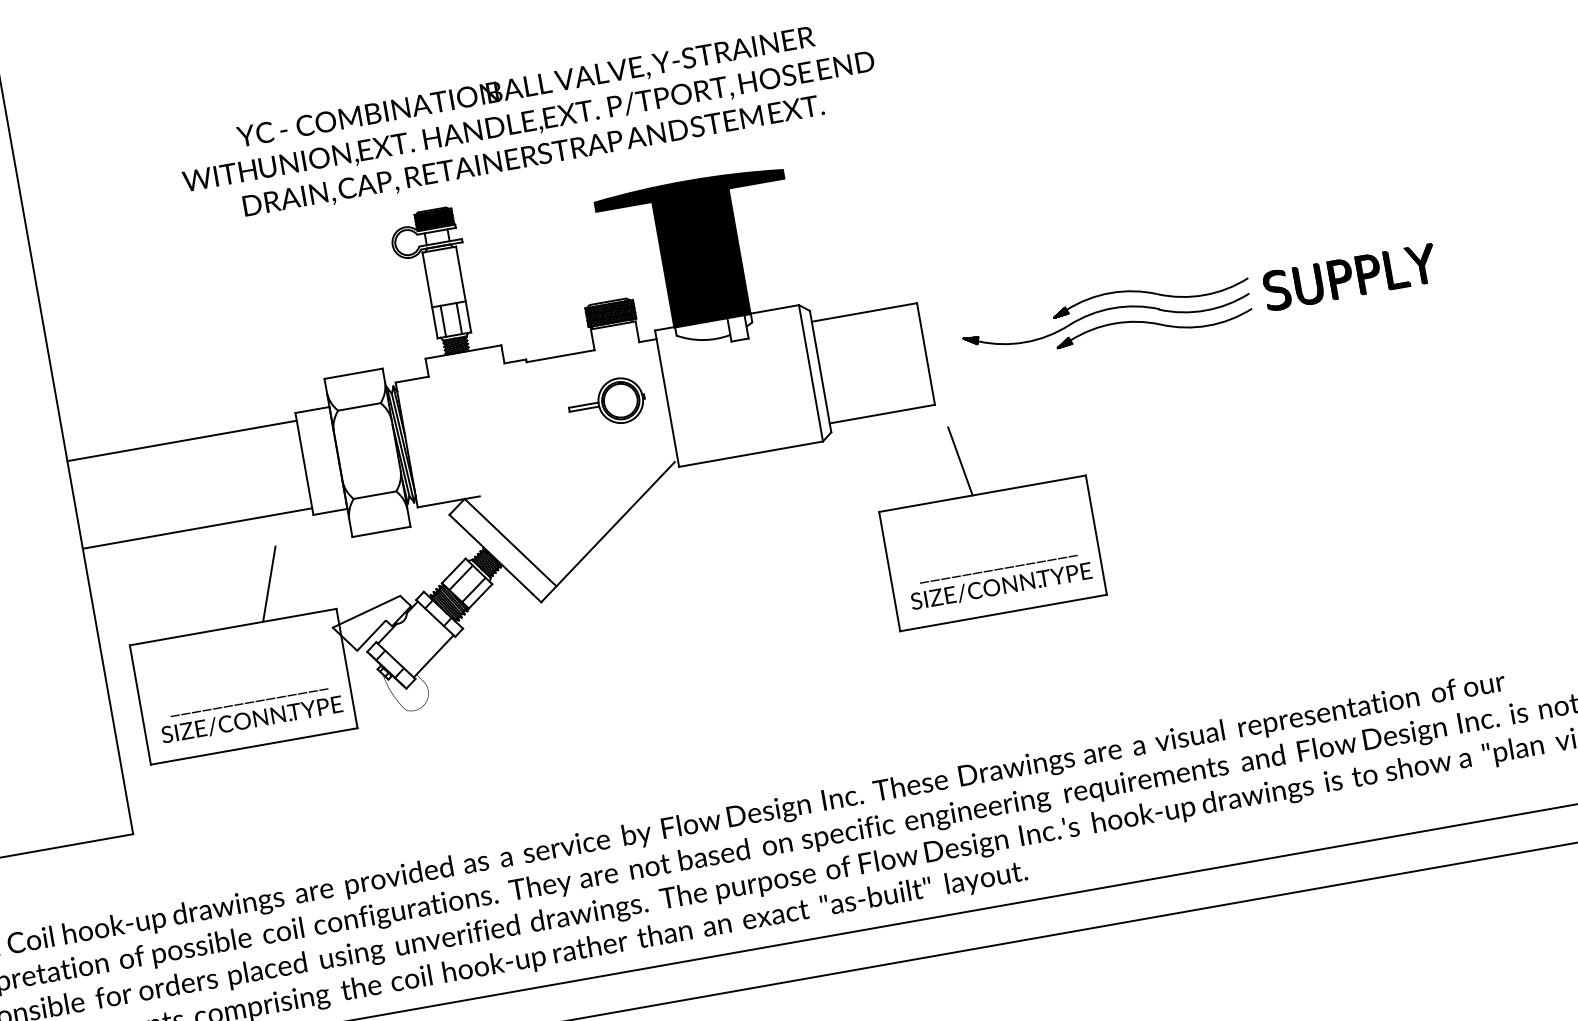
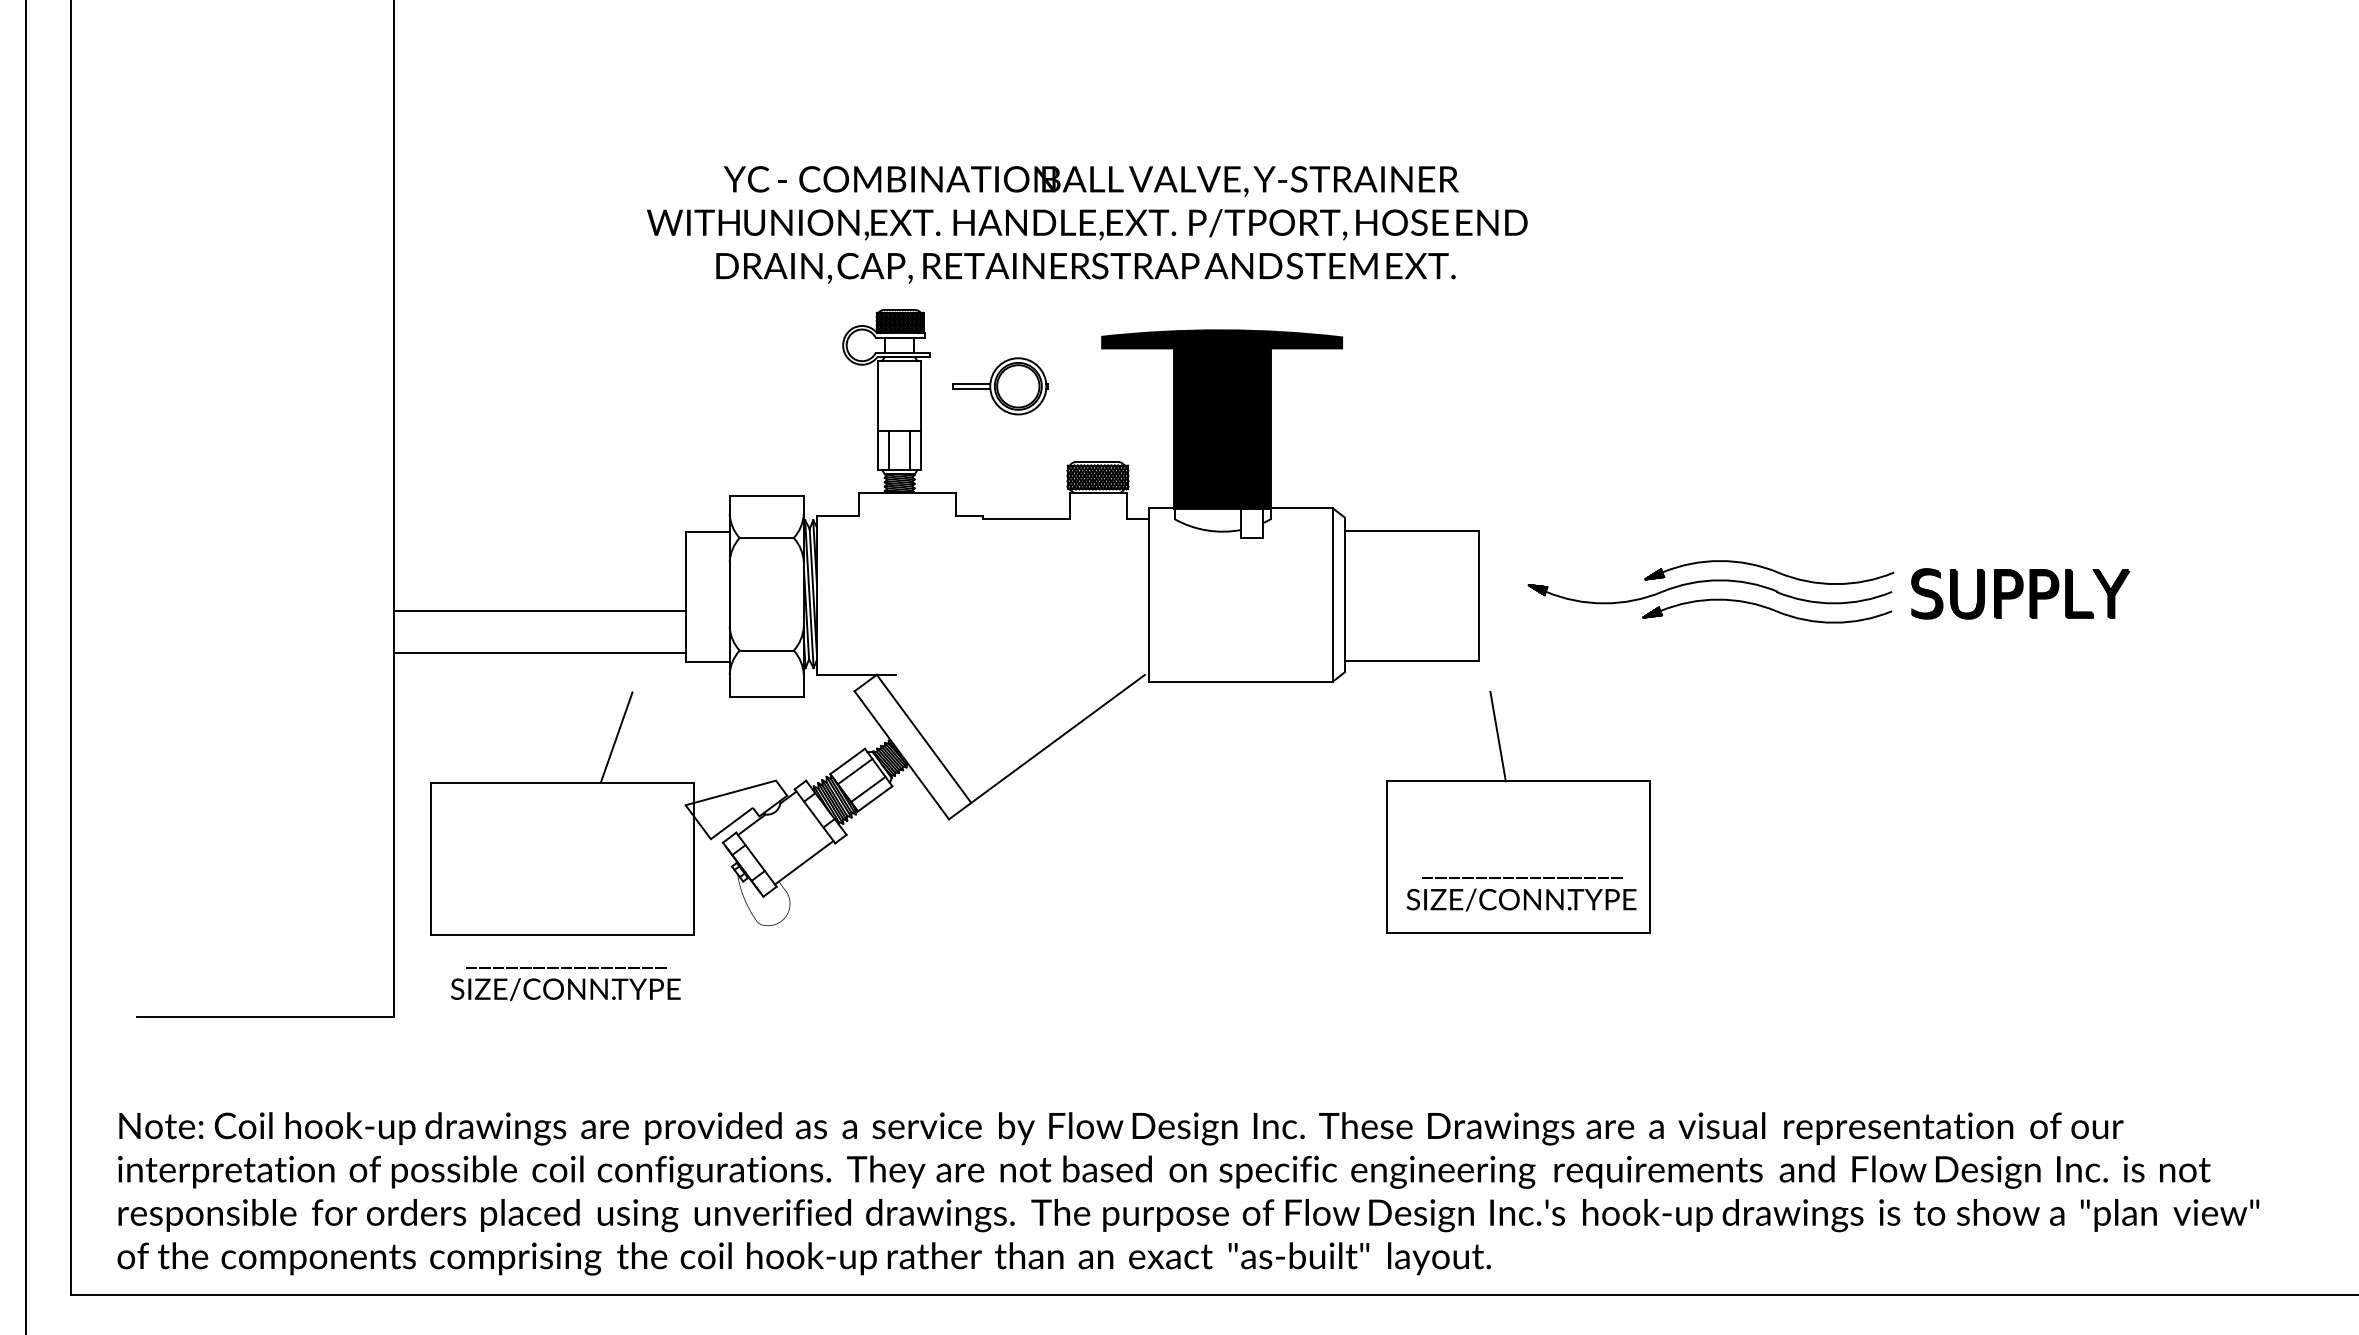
text: (529, 122) -> (1087, 224), moved
part: (606, 403) -> (1000, 386), moved
line: (180, 441) -> (538, 611), moved
text: (251, 715) -> (565, 984), moved

